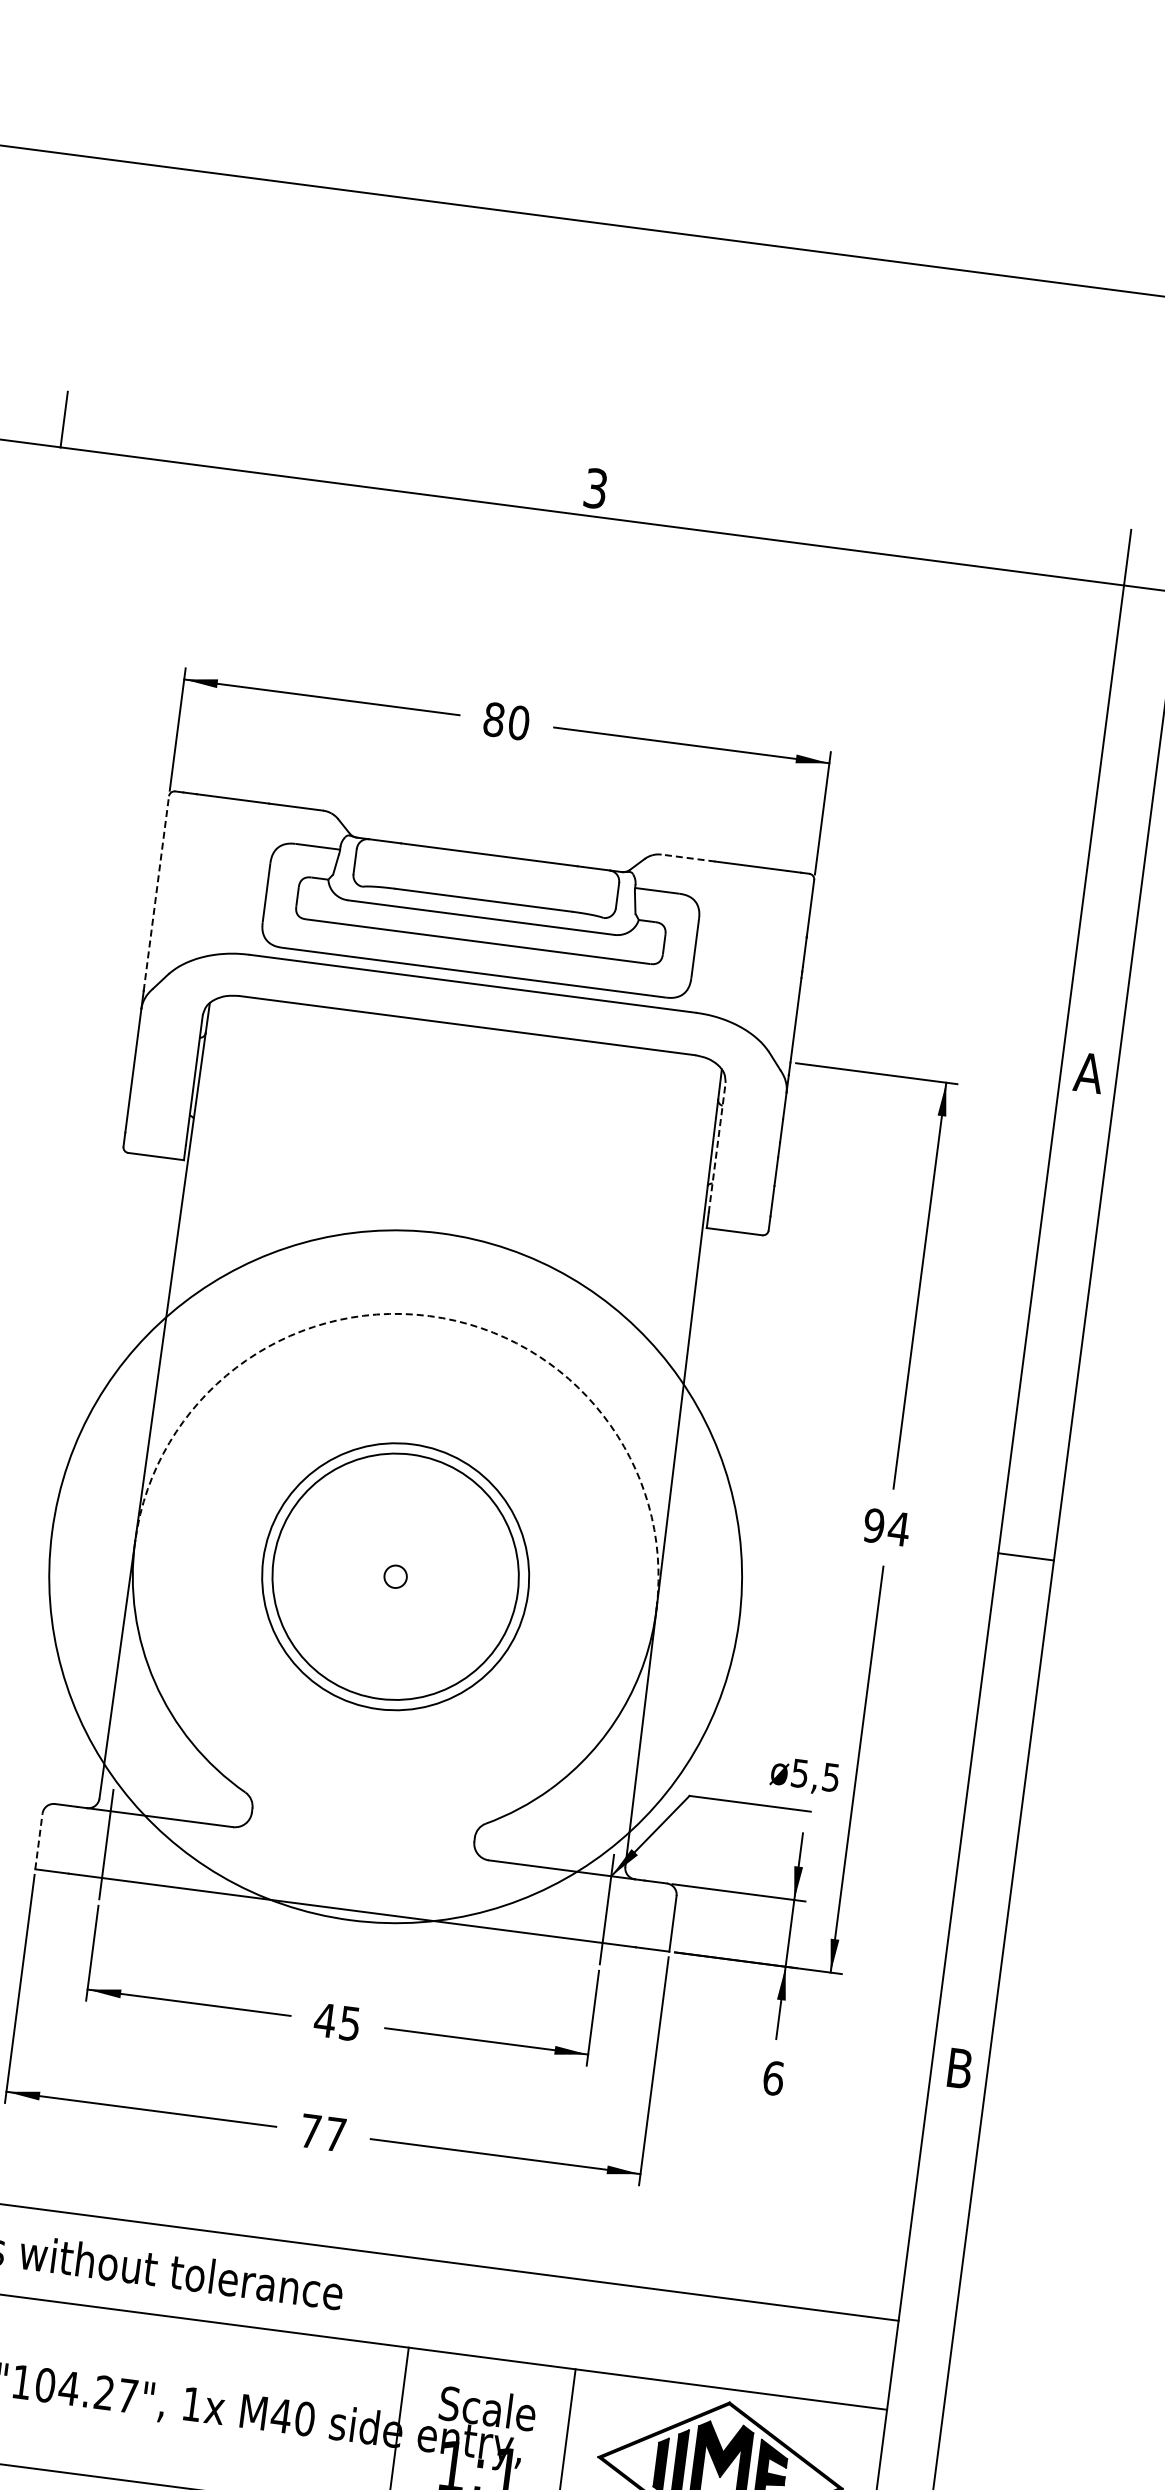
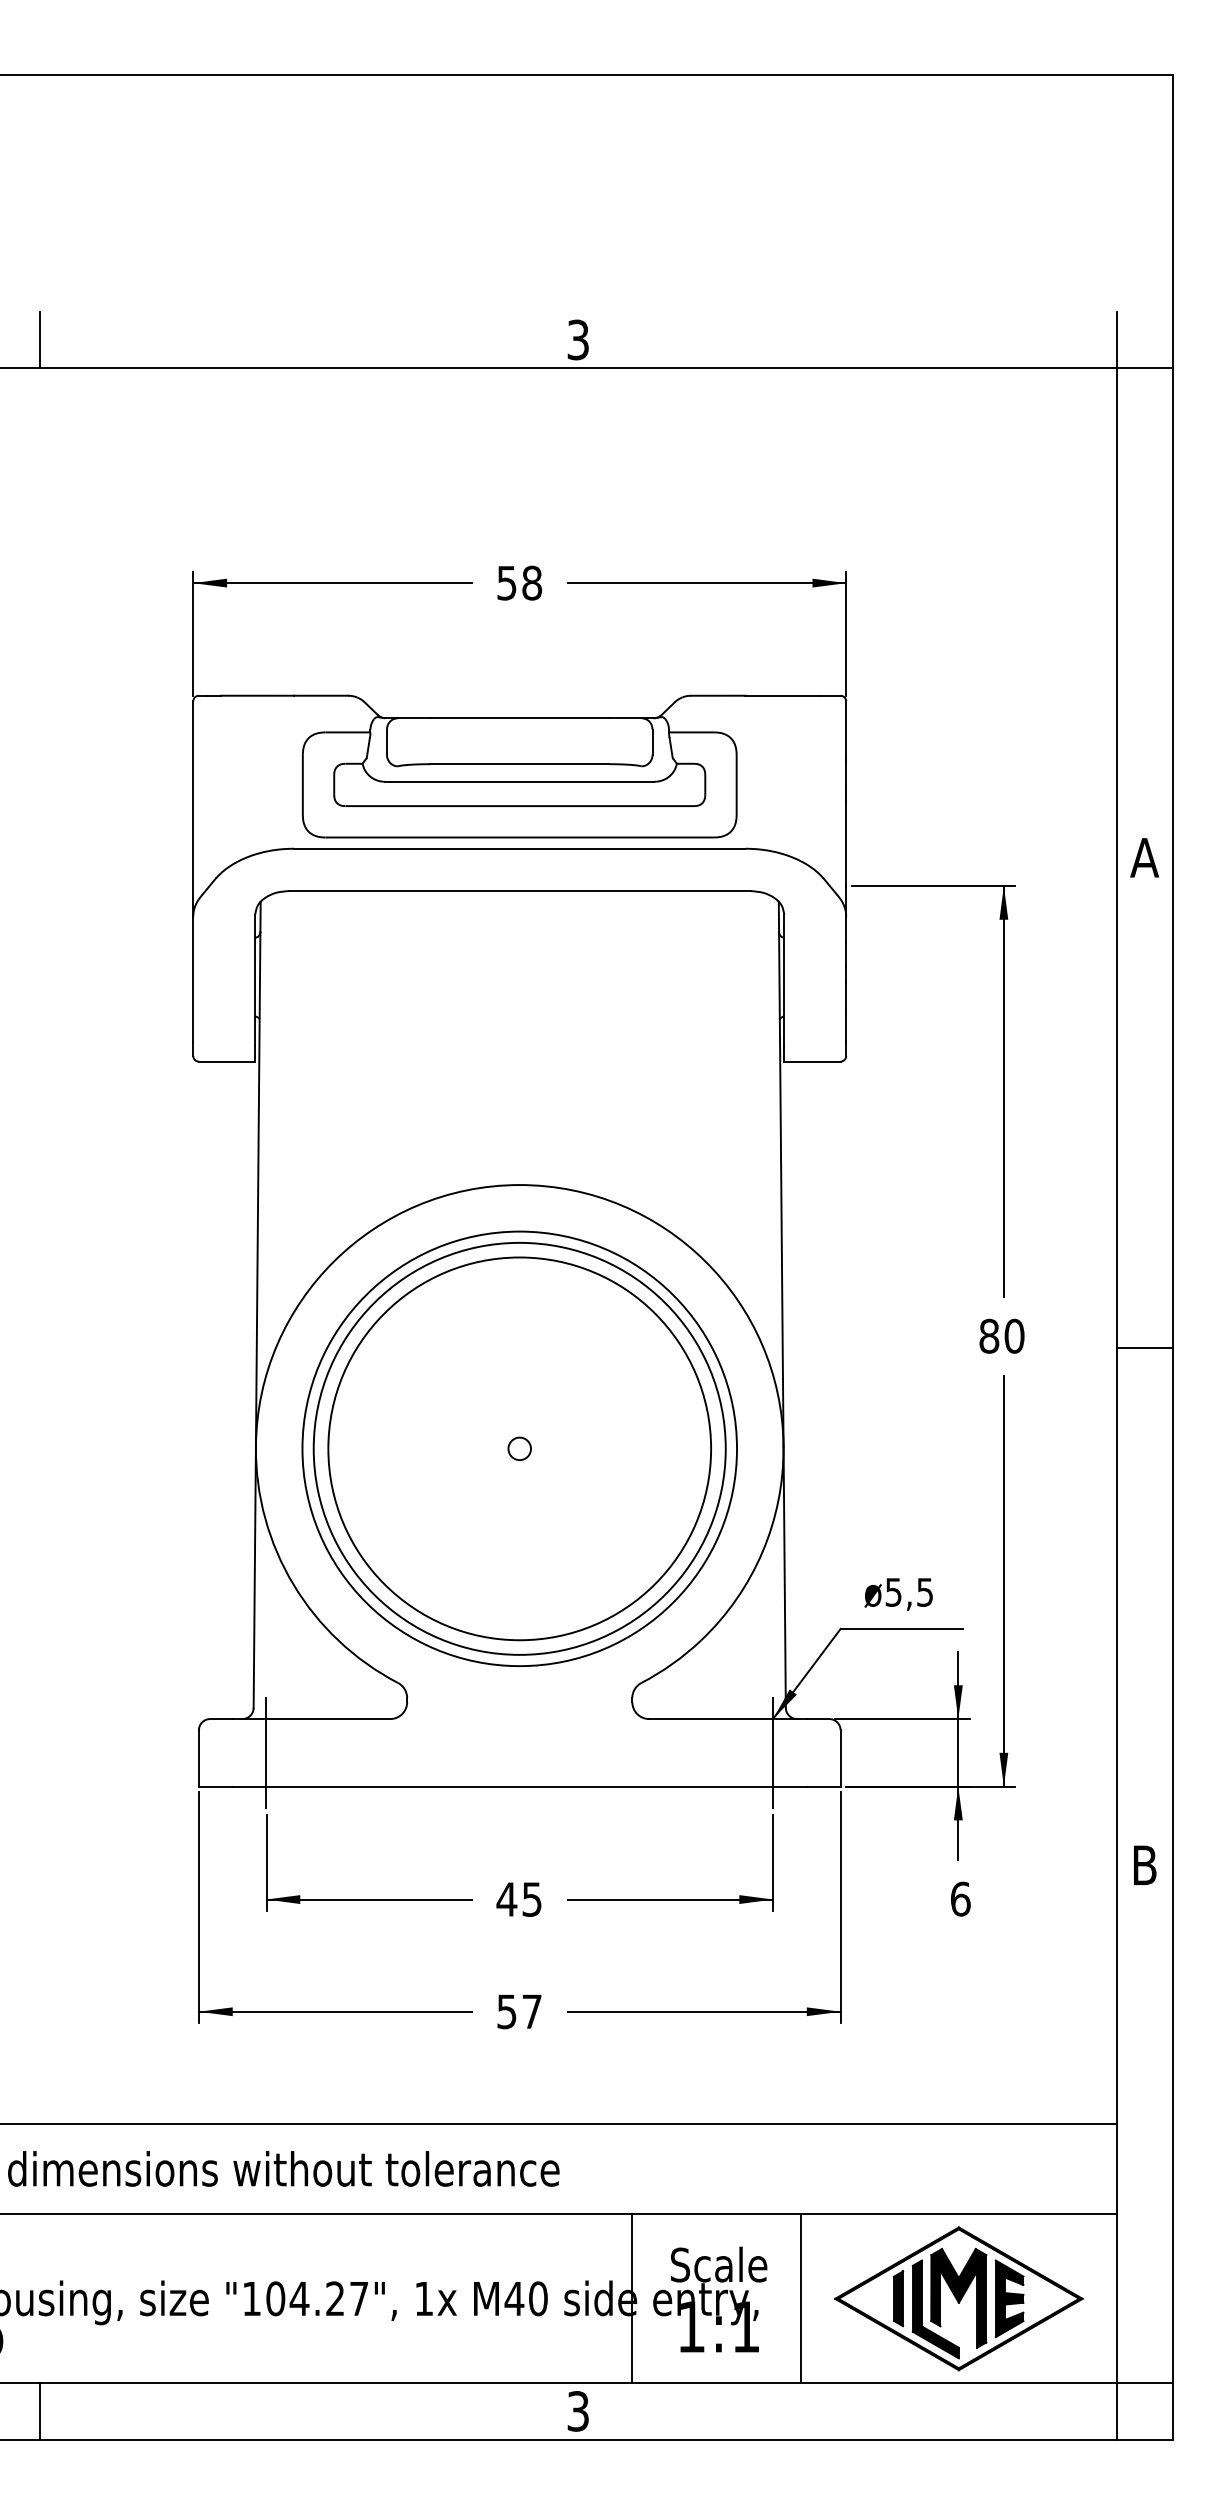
text: (506, 720) -> (519, 582), 80 -> 58
line: (687, 857) -> (717, 695), dashed -> solid
line: (156, 893) -> (193, 799), dashed -> solid
line: (717, 1147) -> (784, 980), dashed -> solid
arc: (429, 1316) -> (519, 1185), dashed -> solid
text: (886, 1526) -> (1001, 1335), 94 -> 80
circle: (395, 1576) -> (519, 1448), size x0.62
circle: (395, 1576) -> (519, 1448), size x1.43
circle: (395, 1576) -> (519, 1448), size x1.67
text: (804, 1776) -> (898, 1594), moved
line: (38, 1840) -> (198, 1757), dashed -> solid
text: (310, 2131) -> (506, 2011), 77 -> 57

